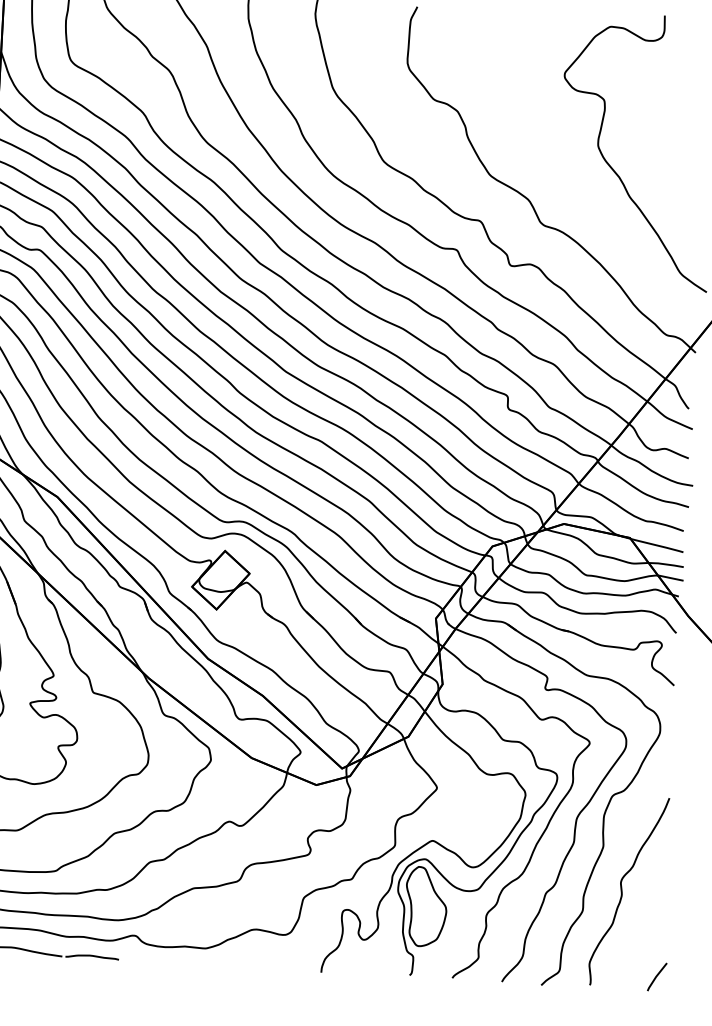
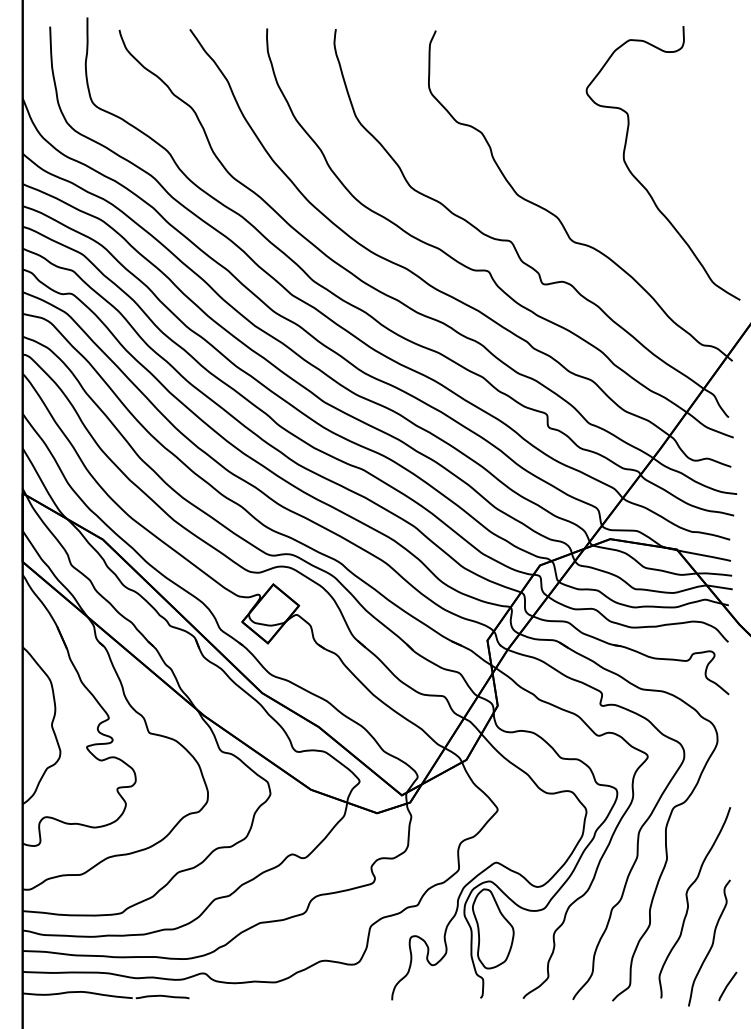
curve: (643, 934) -> (711, 944), added

